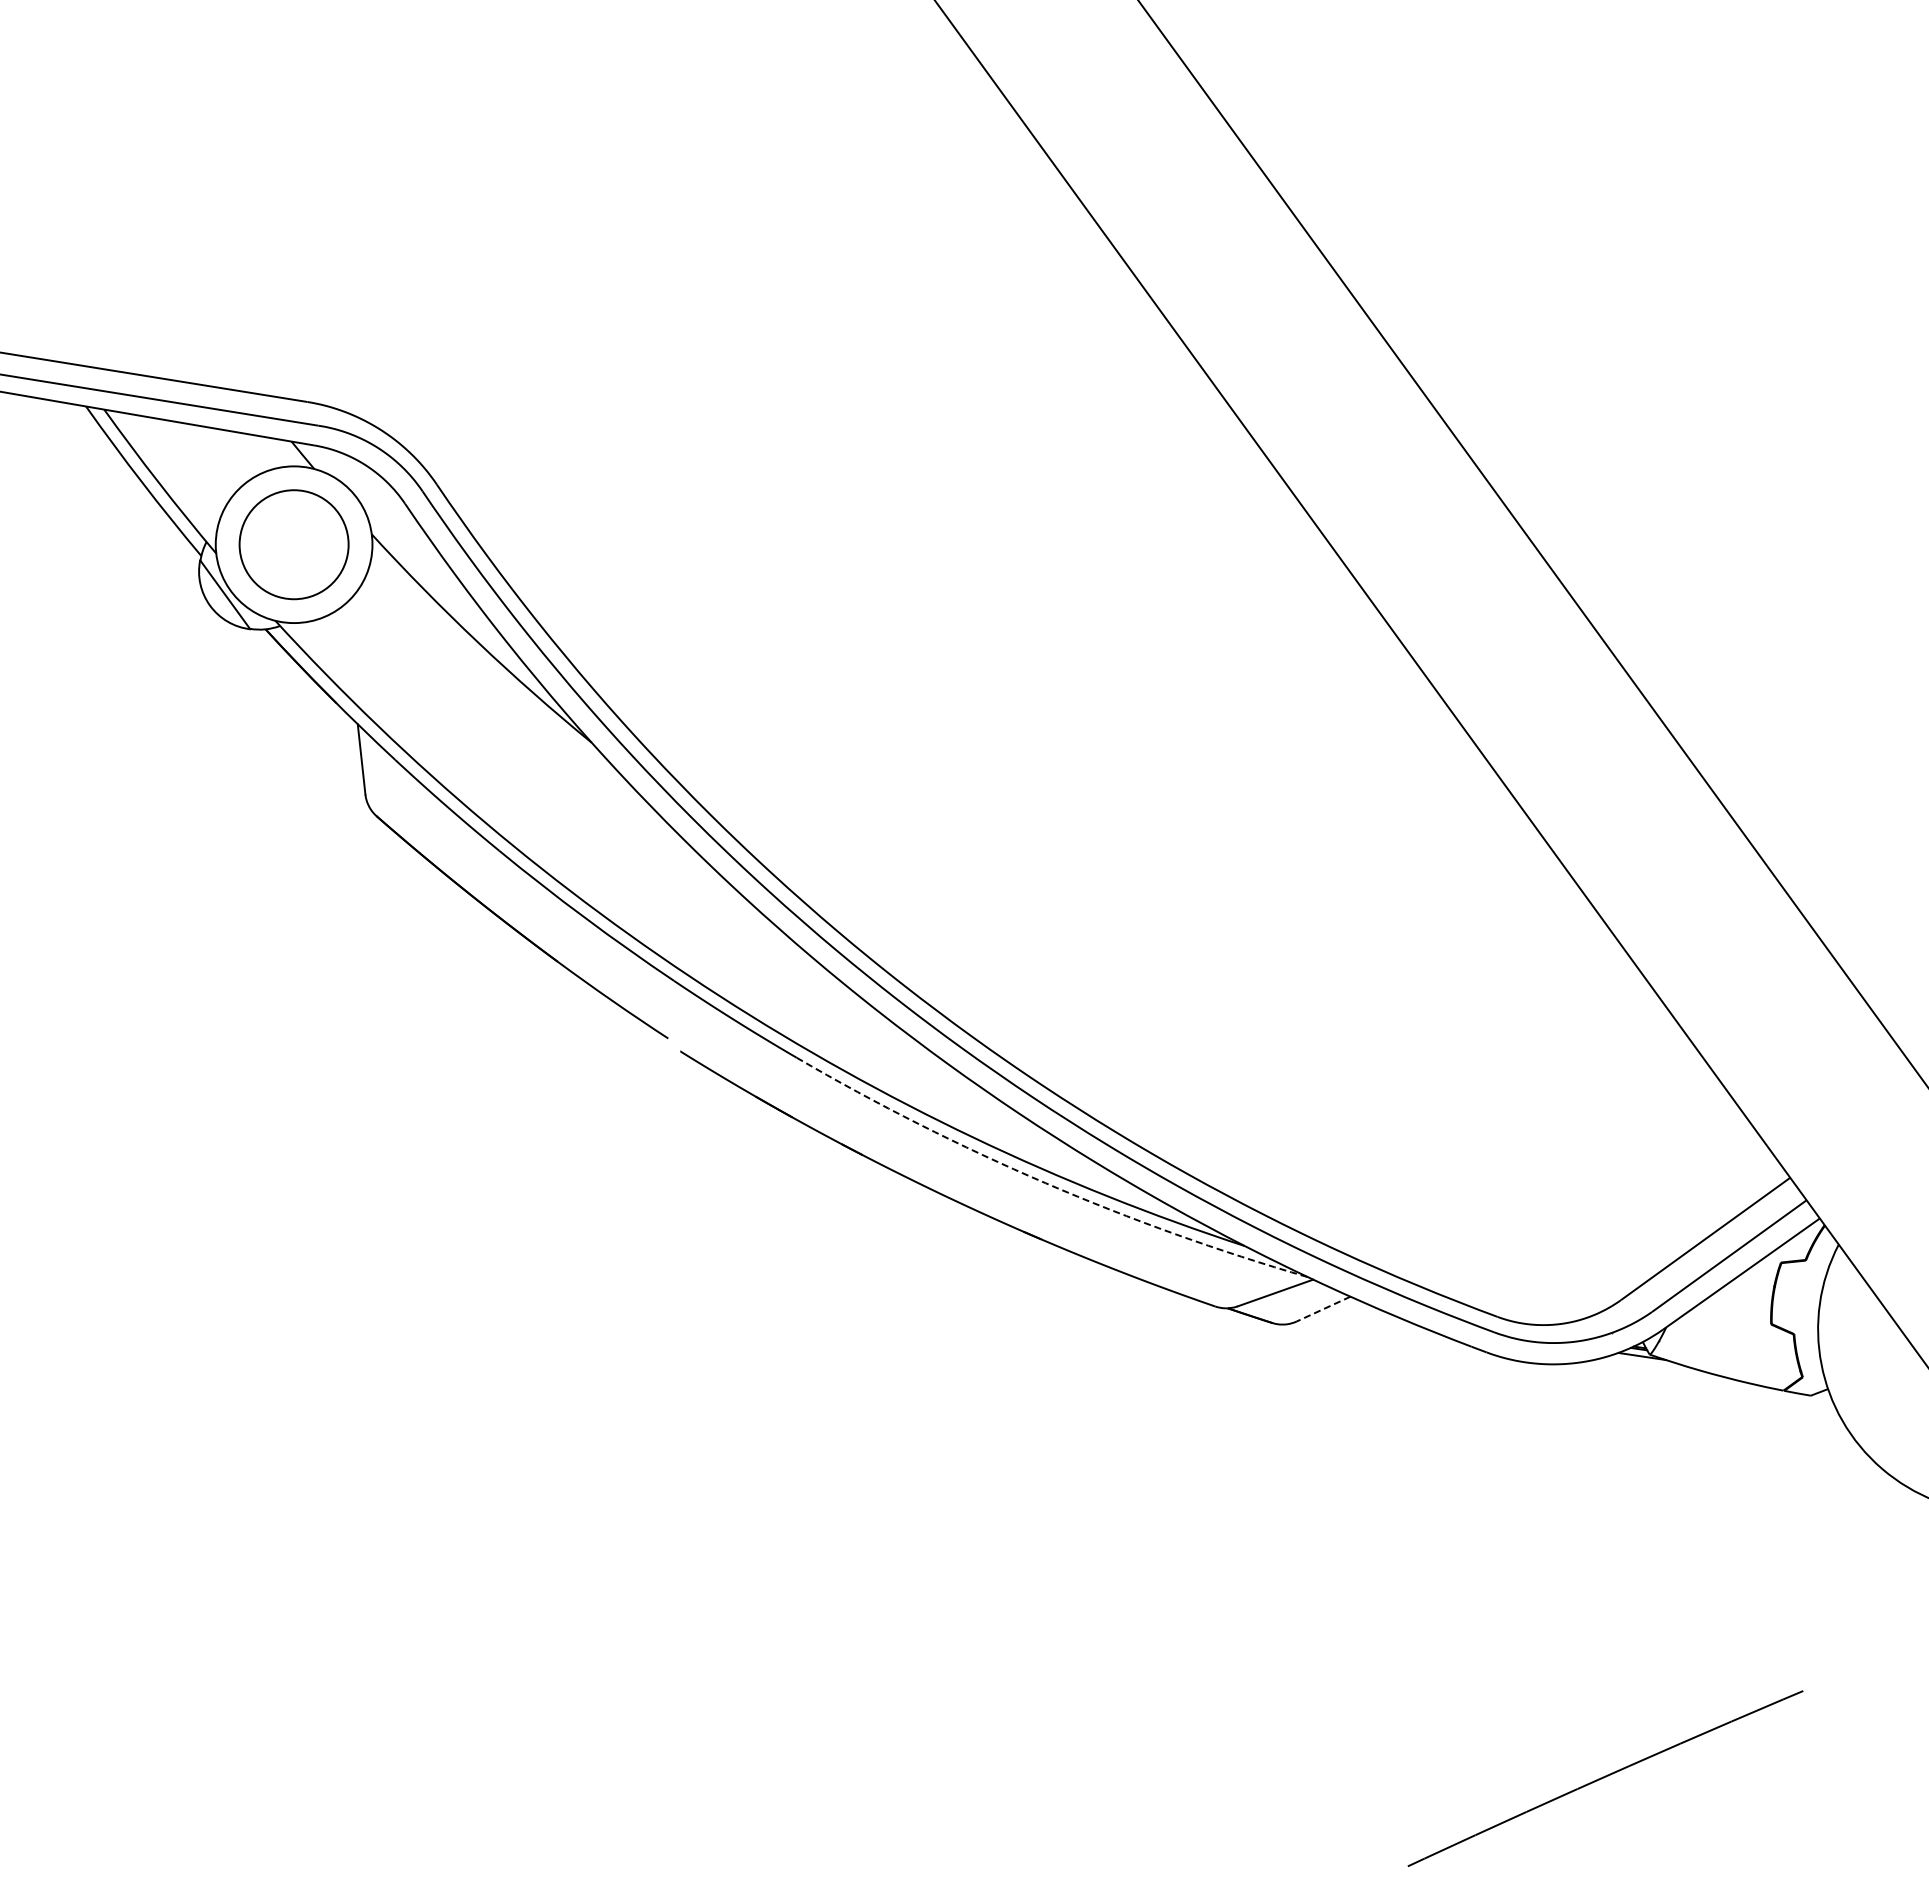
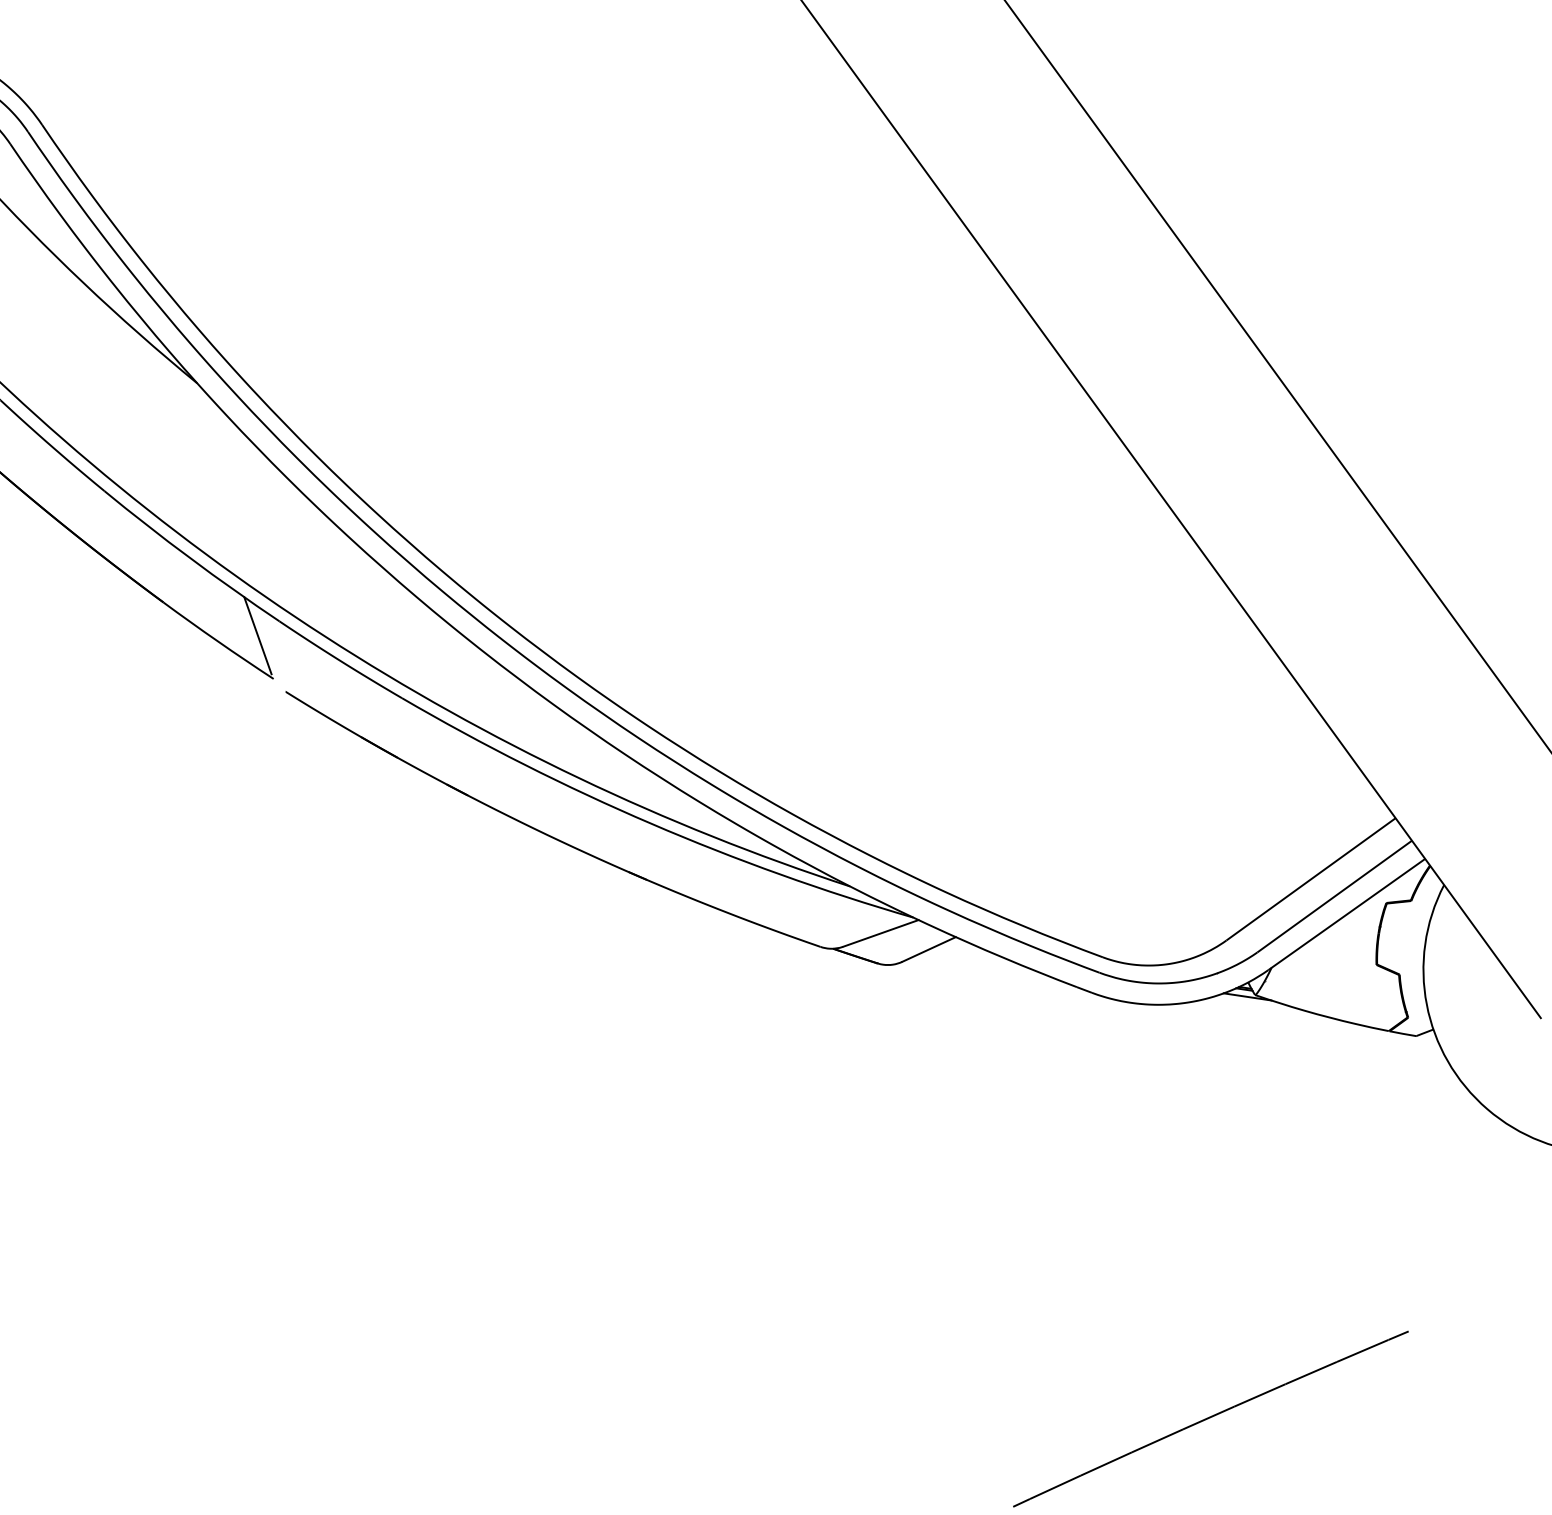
line: (652, 994) -> (257, 634), added
arc: (1045, 1183) -> (650, 823), dashed -> solid
line: (1323, 1309) -> (928, 949), dashed -> solid

